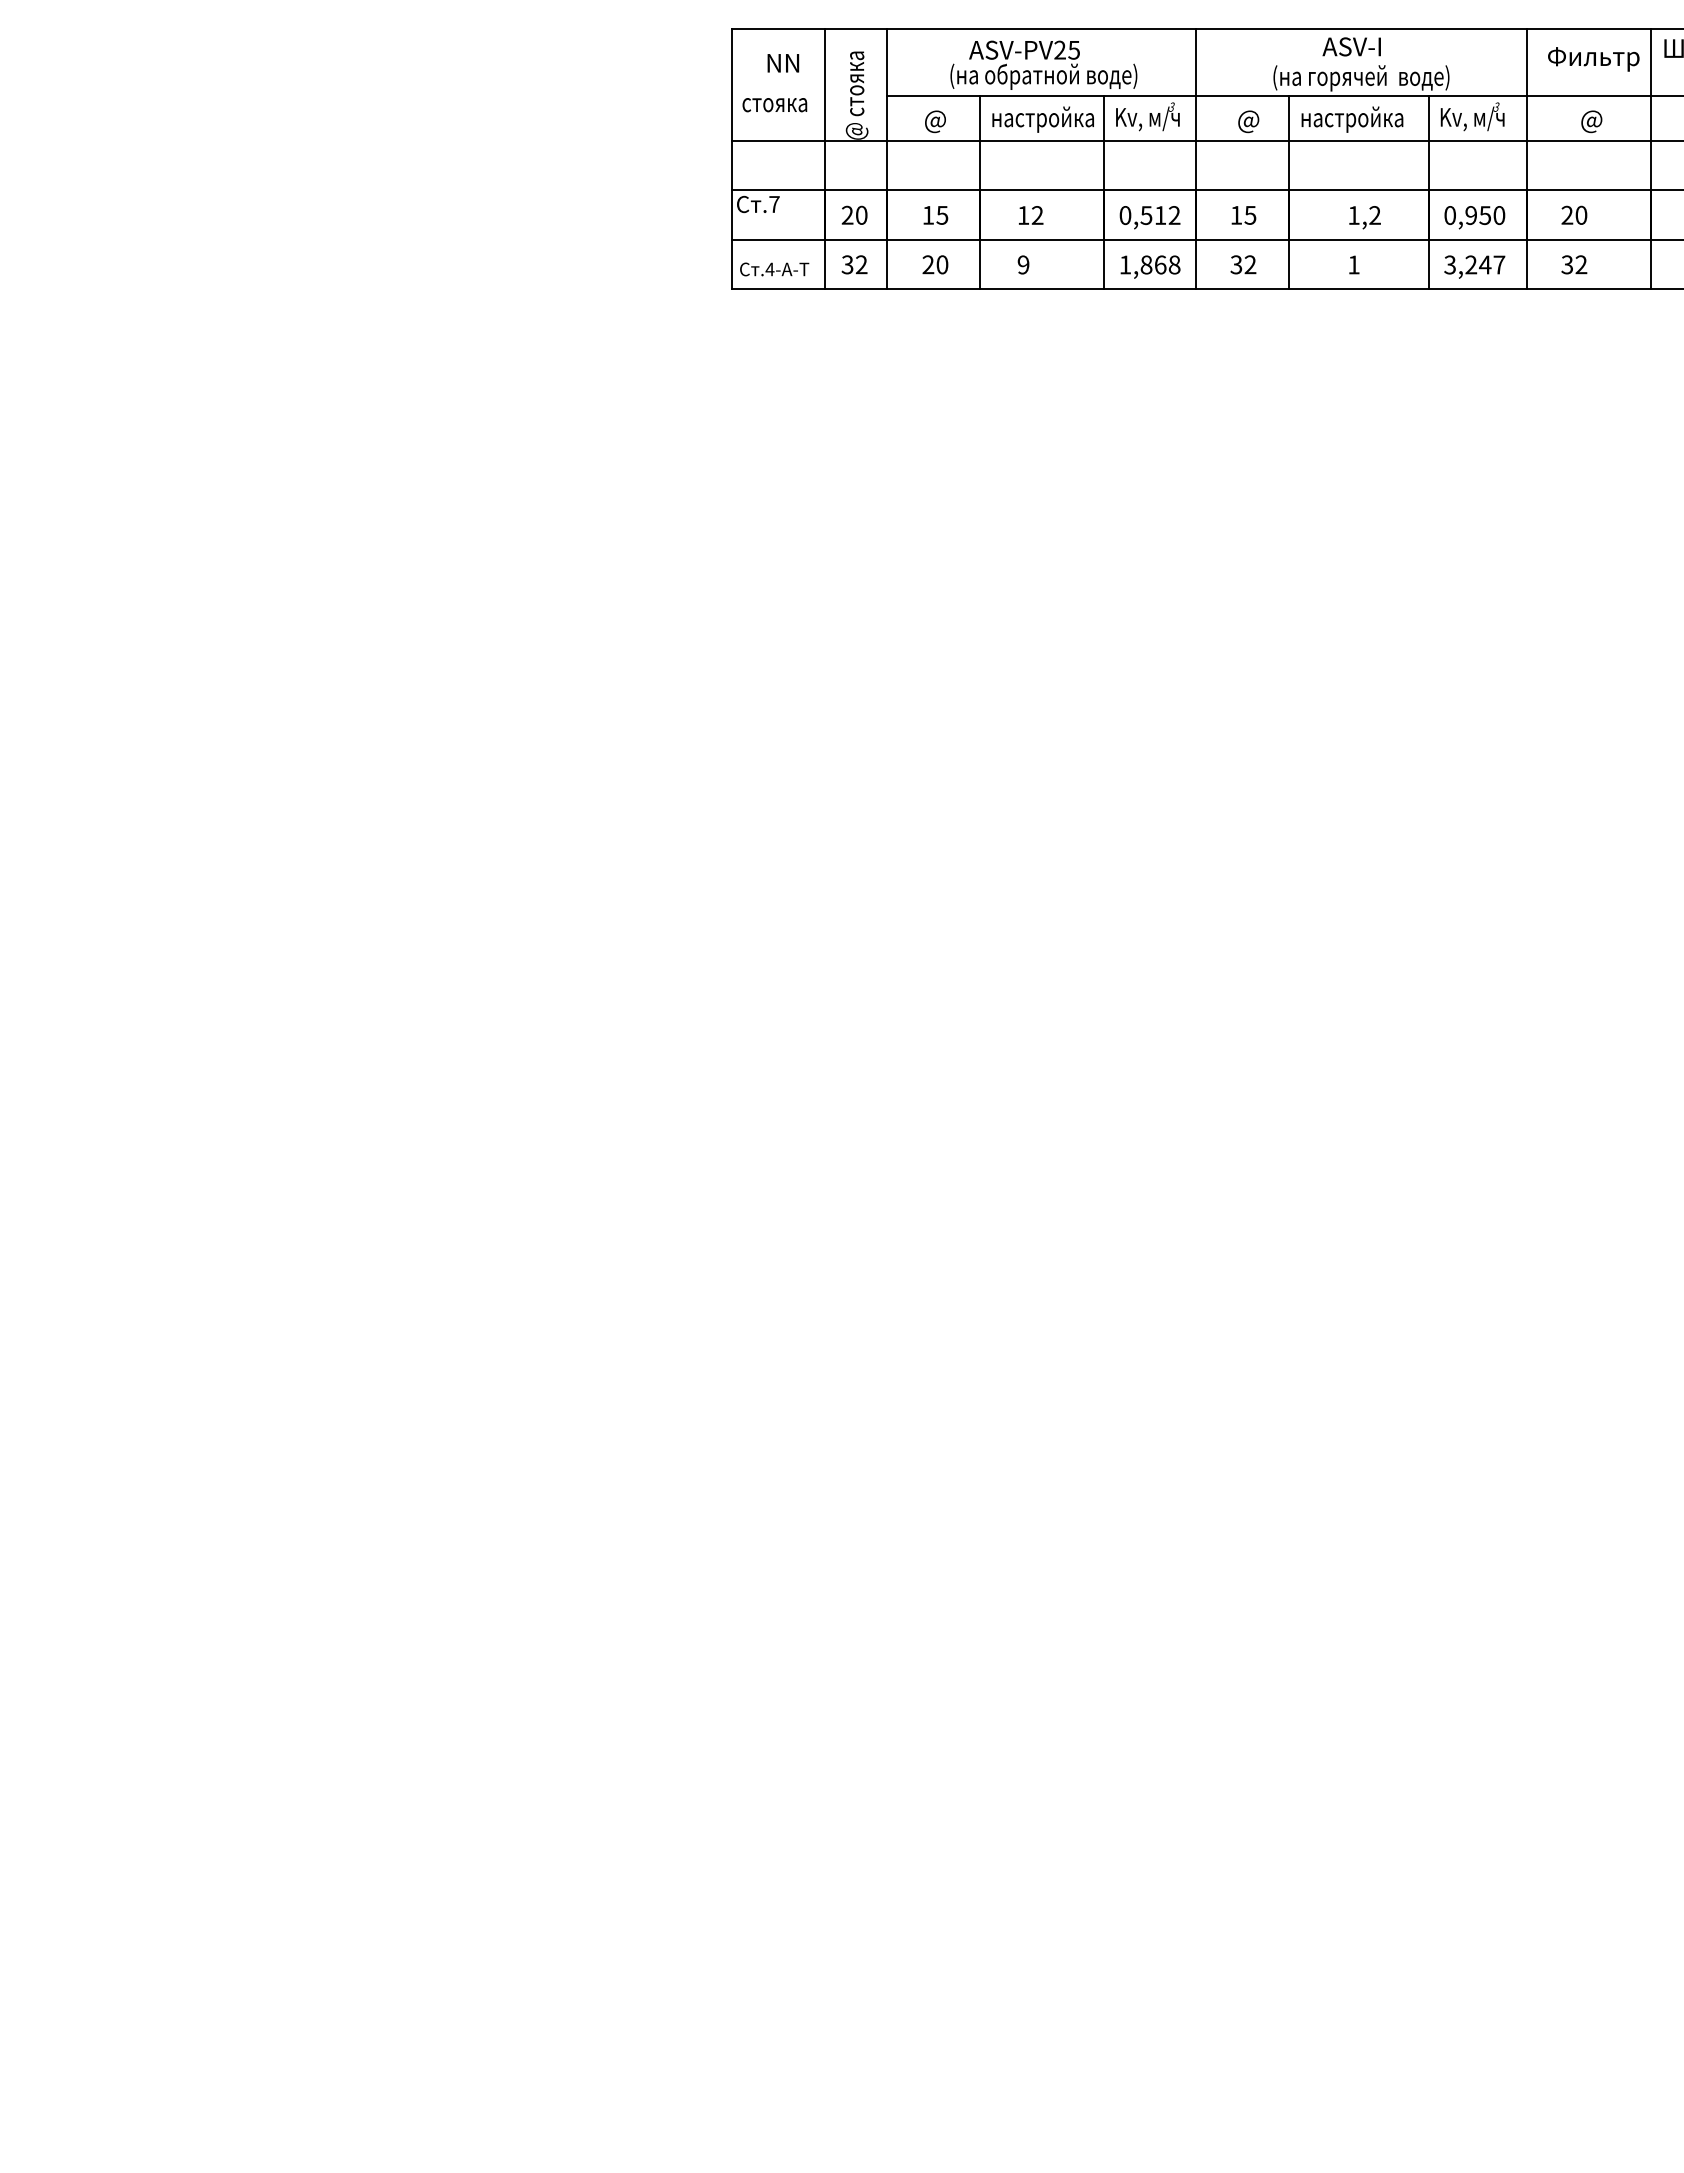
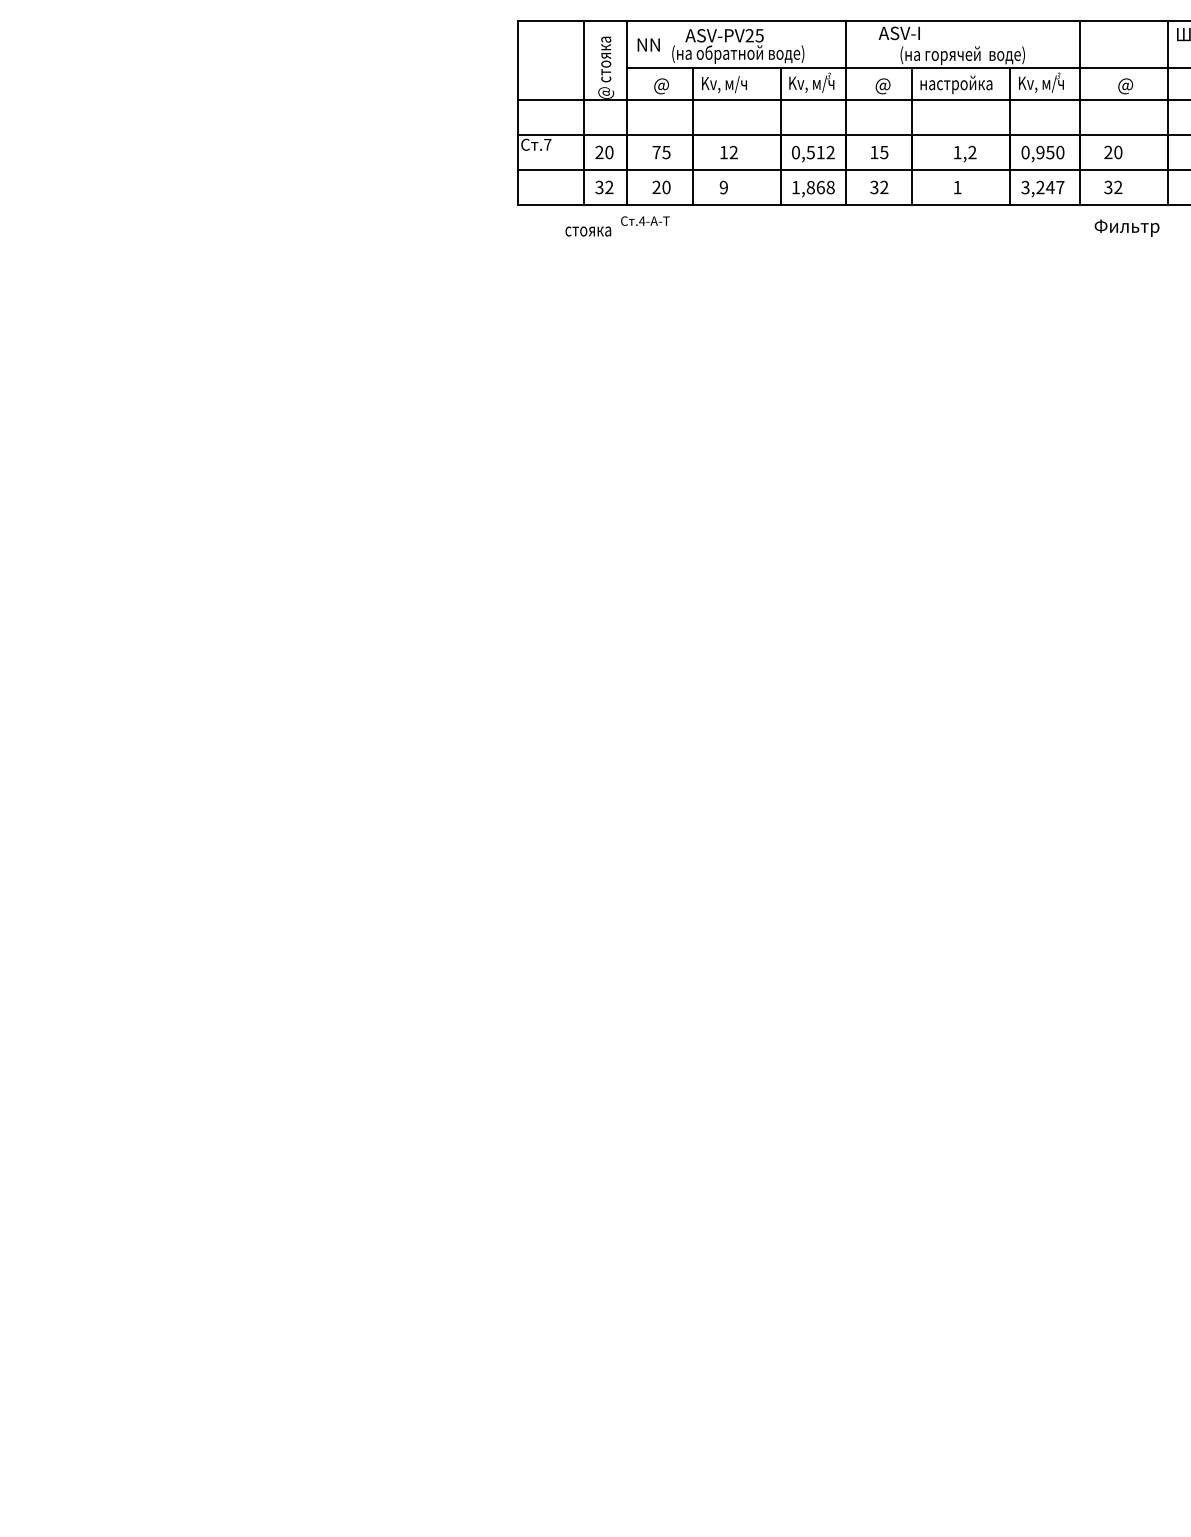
text: (1351, 46) -> (899, 33), moved
text: (1593, 59) -> (1126, 228), moved
text: (783, 63) -> (648, 45), moved
text: (774, 105) -> (588, 231), moved
text: (1042, 119) -> (737, 84), настройка -> Kv, м/ч
text: (928, 215) -> (656, 152), 15 -> 75
text: (774, 269) -> (645, 221), moved

